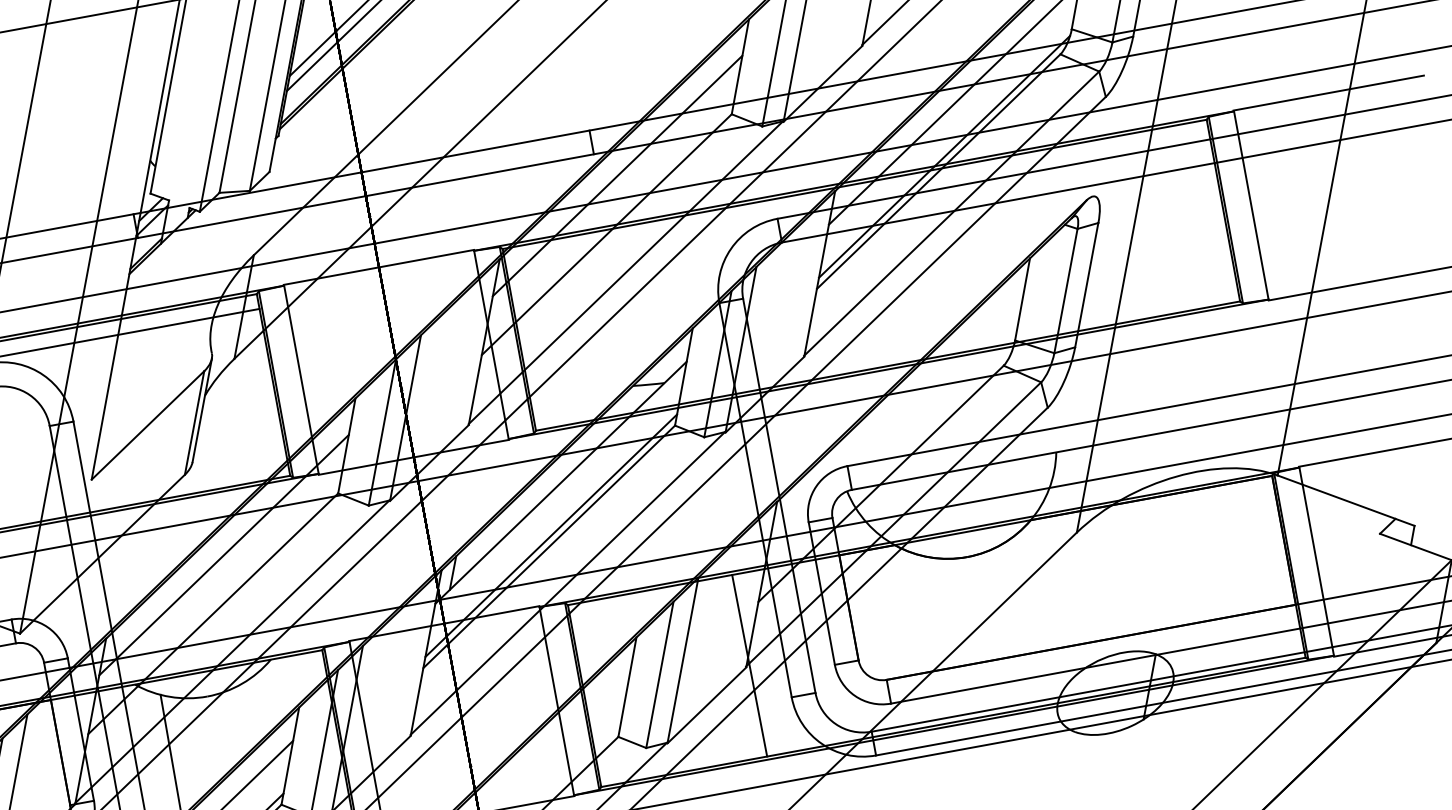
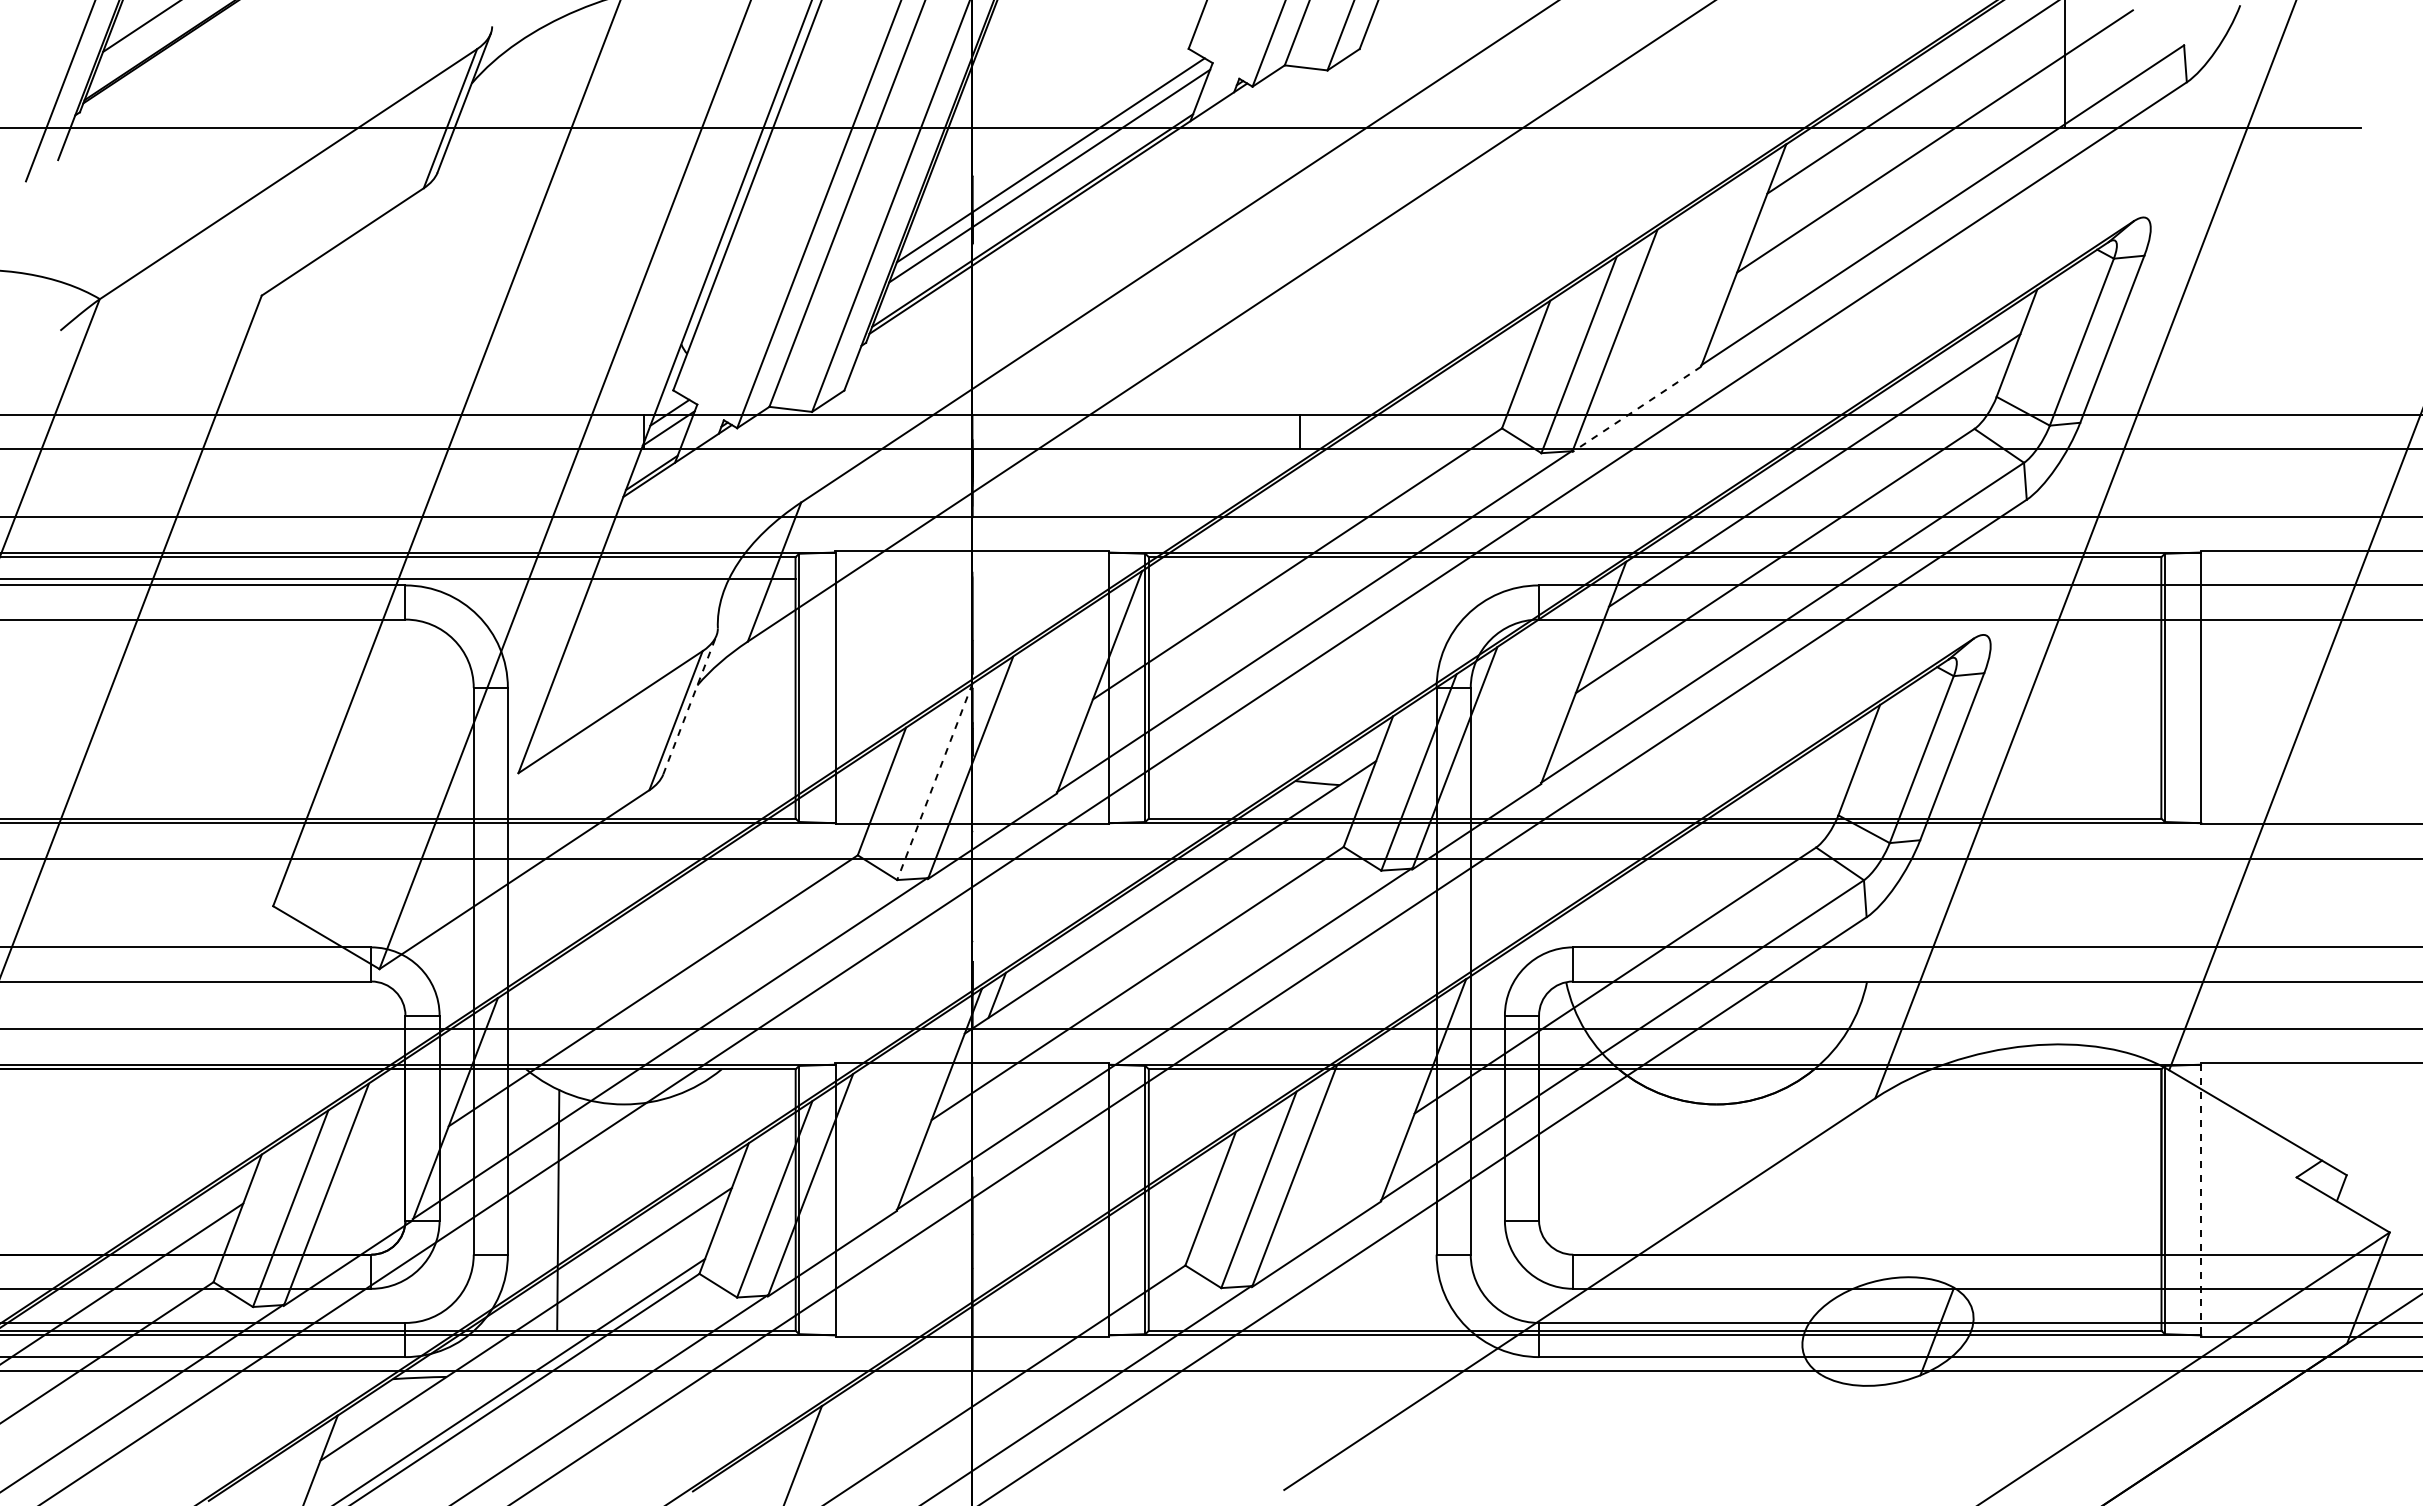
line: (822, 83) -> (1636, 409), solid -> dashed
line: (944, 156) -> (1786, 541), removed
line: (617, 175) -> (1327, 484), removed
line: (202, 409) -> (690, 704), solid -> dashed
line: (382, 433) -> (934, 782), solid -> dashed
line: (551, 535) -> (1143, 968), removed
line: (224, 554) -> (683, 911), removed
line: (1316, 561) -> (2201, 1200), solid -> dashed
line: (749, 665) -> (1385, 1199), removed

